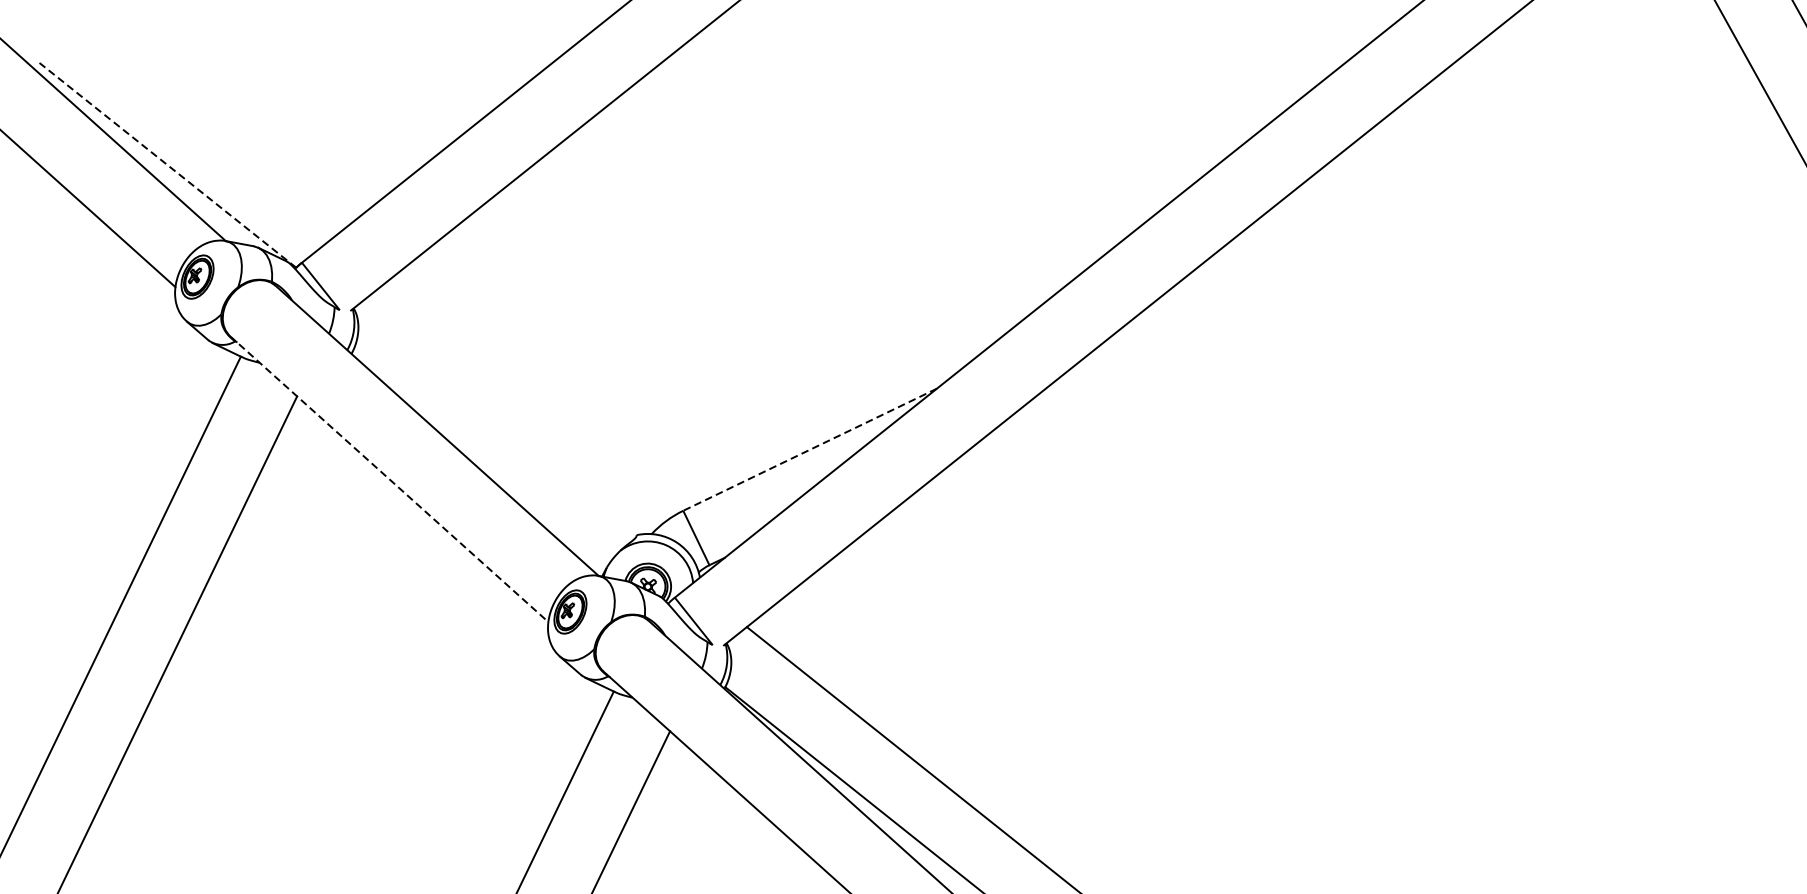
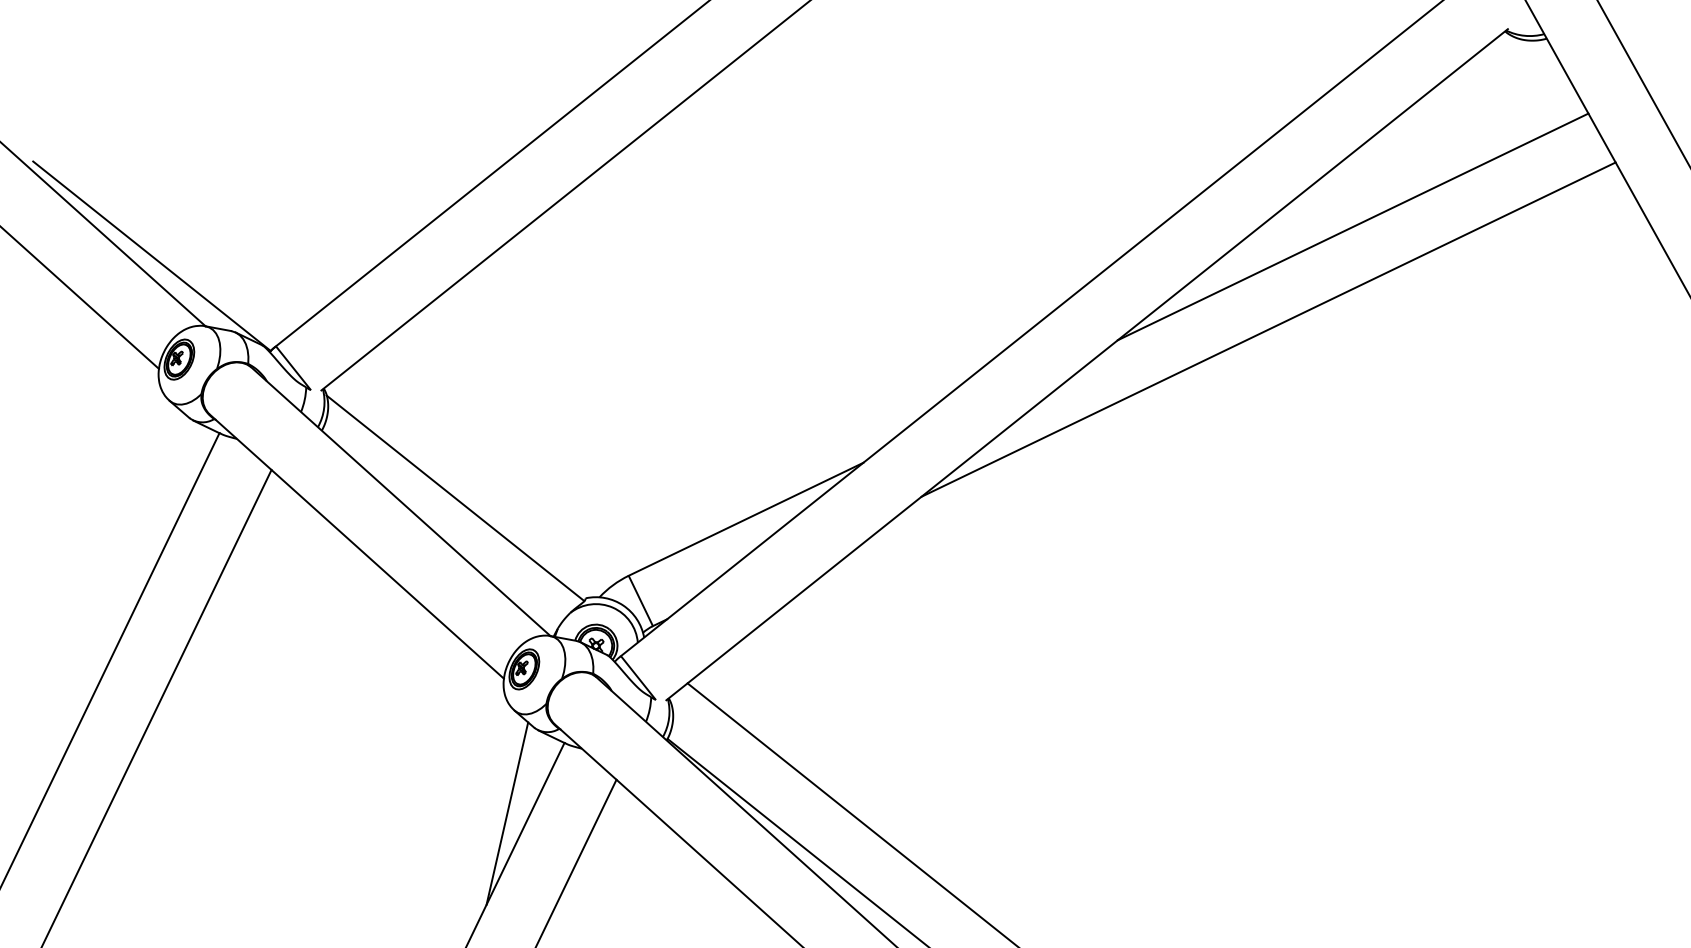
line: (1465, 133) -> (1352, 226), added
line: (167, 165) -> (151, 256), dashed -> solid
line: (1374, 244) -> (1268, 329), added
line: (496, 427) -> (455, 498), added
line: (809, 449) -> (745, 519), dashed -> solid
line: (388, 479) -> (356, 546), dashed -> solid
line: (552, 767) -> (507, 813), added

